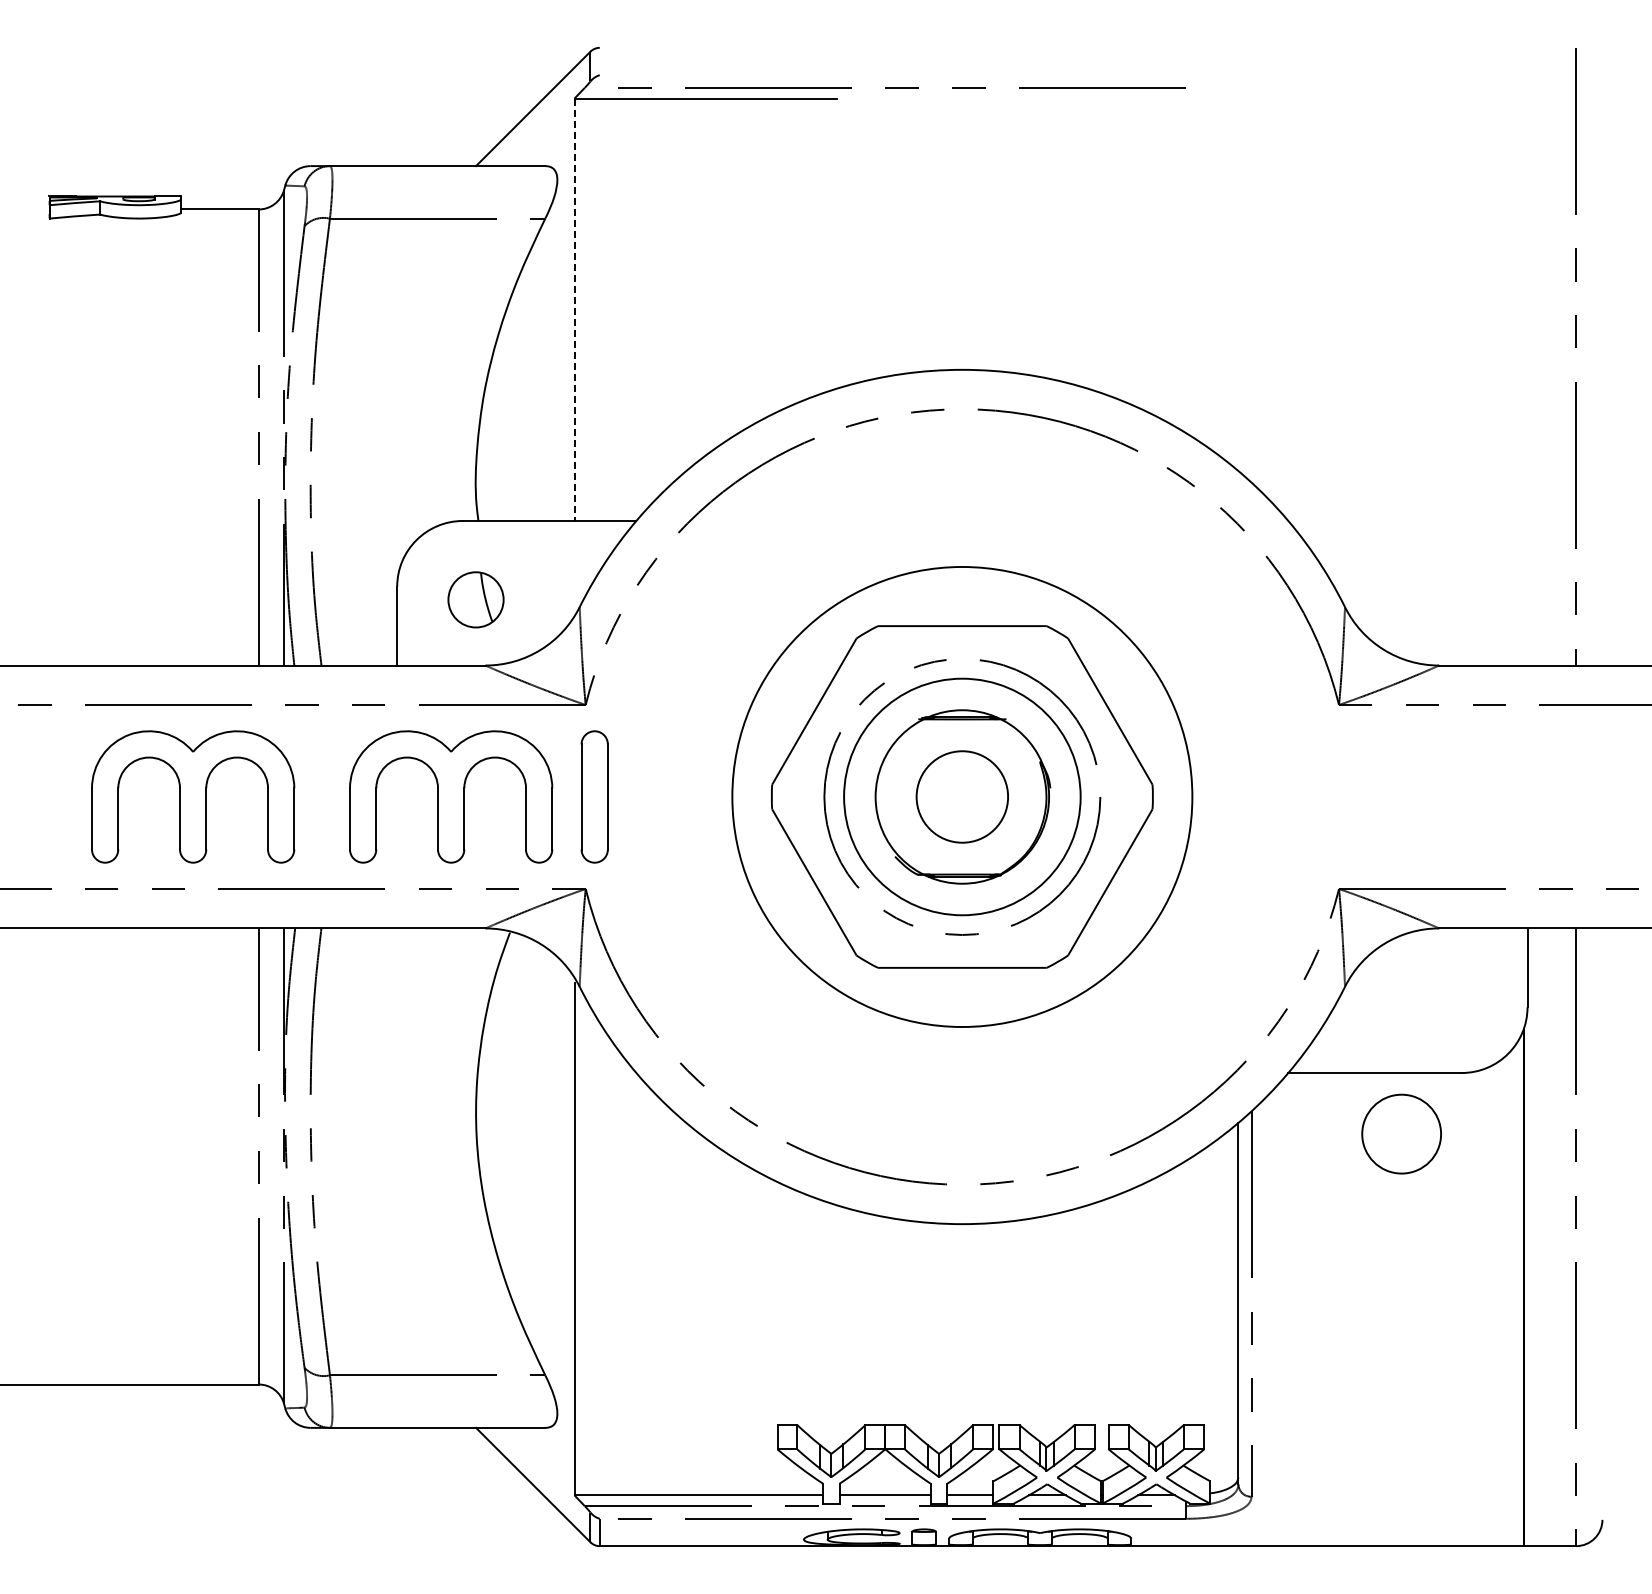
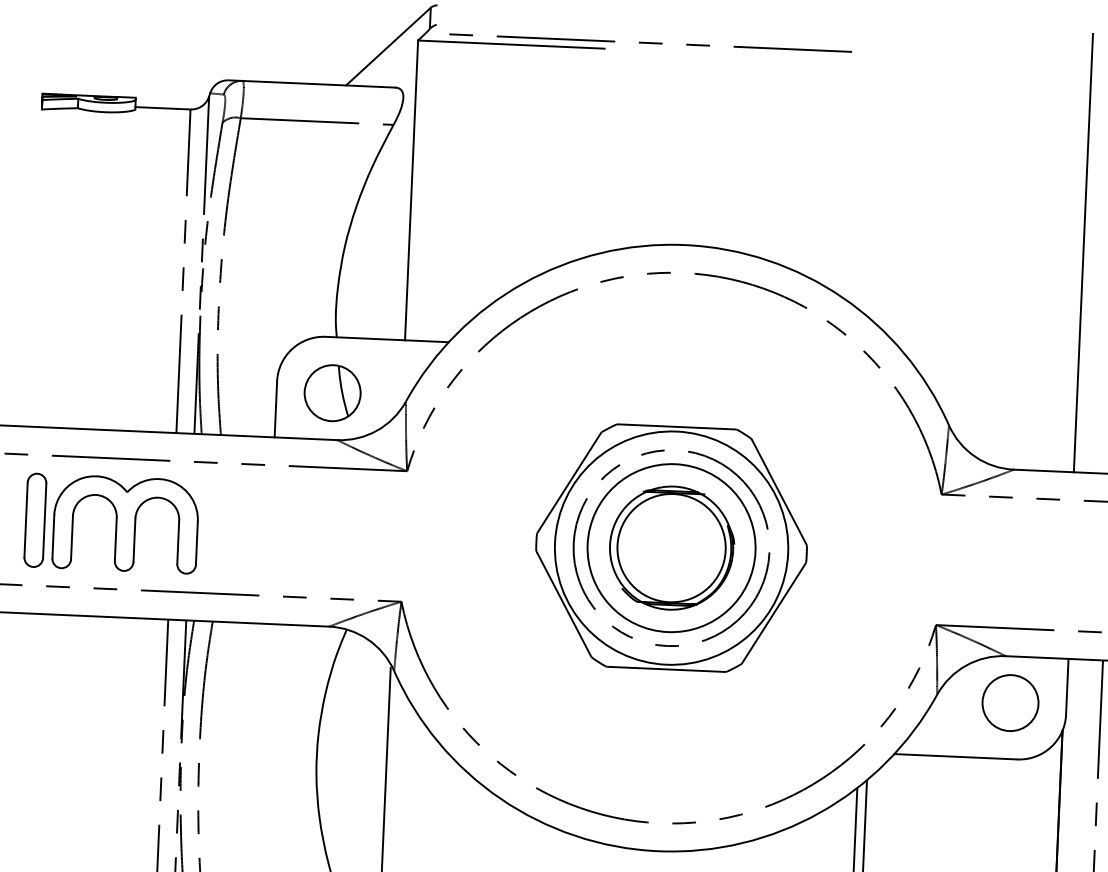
line: (574, 310) -> (411, 190), dashed -> solid
line: (1523, 356) -> (1083, 252), added
part: (475, 599) -> (332, 392), size x1.43
part: (451, 796) -> (309, 531), removed
part: (594, 796) -> (35, 520), moved
circle: (962, 796) -> (671, 547), size x0.71
circle: (962, 796) -> (671, 547), size x1.67
circle: (1401, 1133) -> (1010, 702), moved

